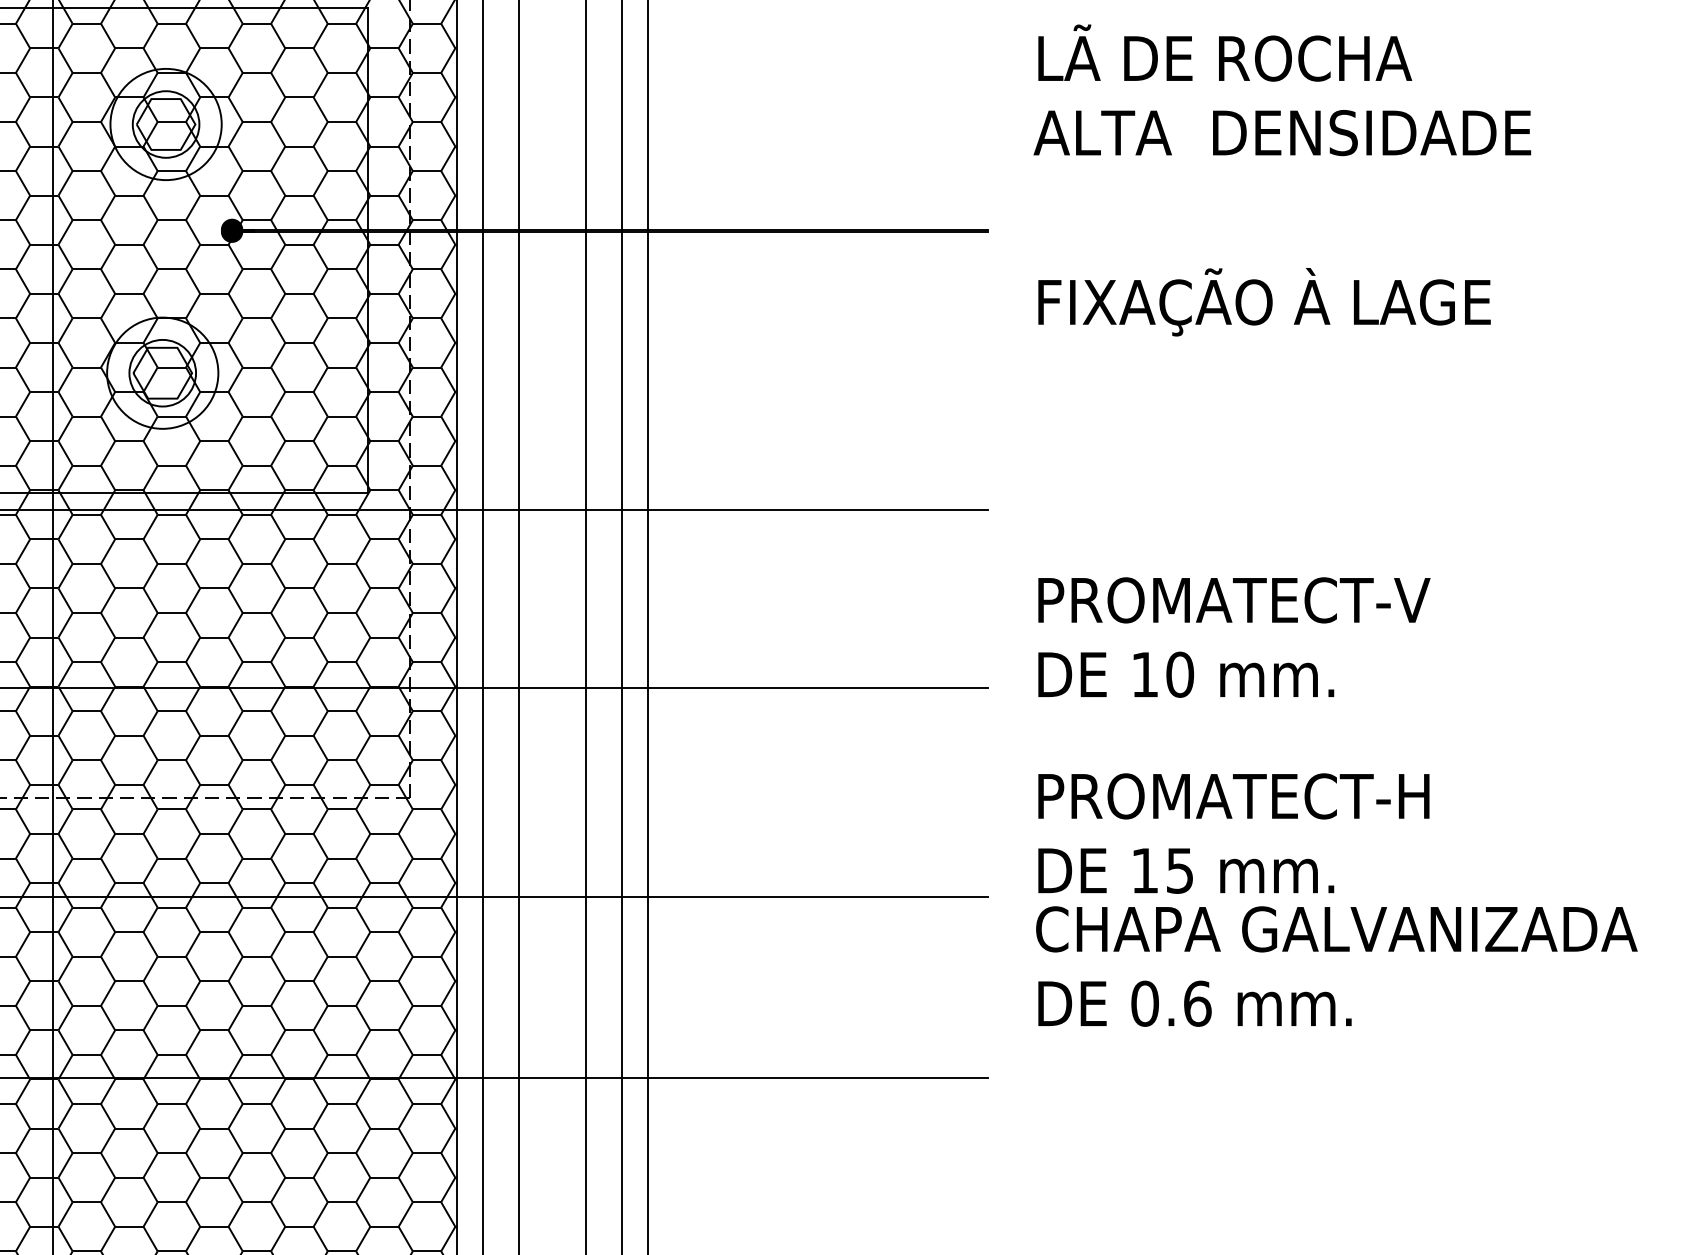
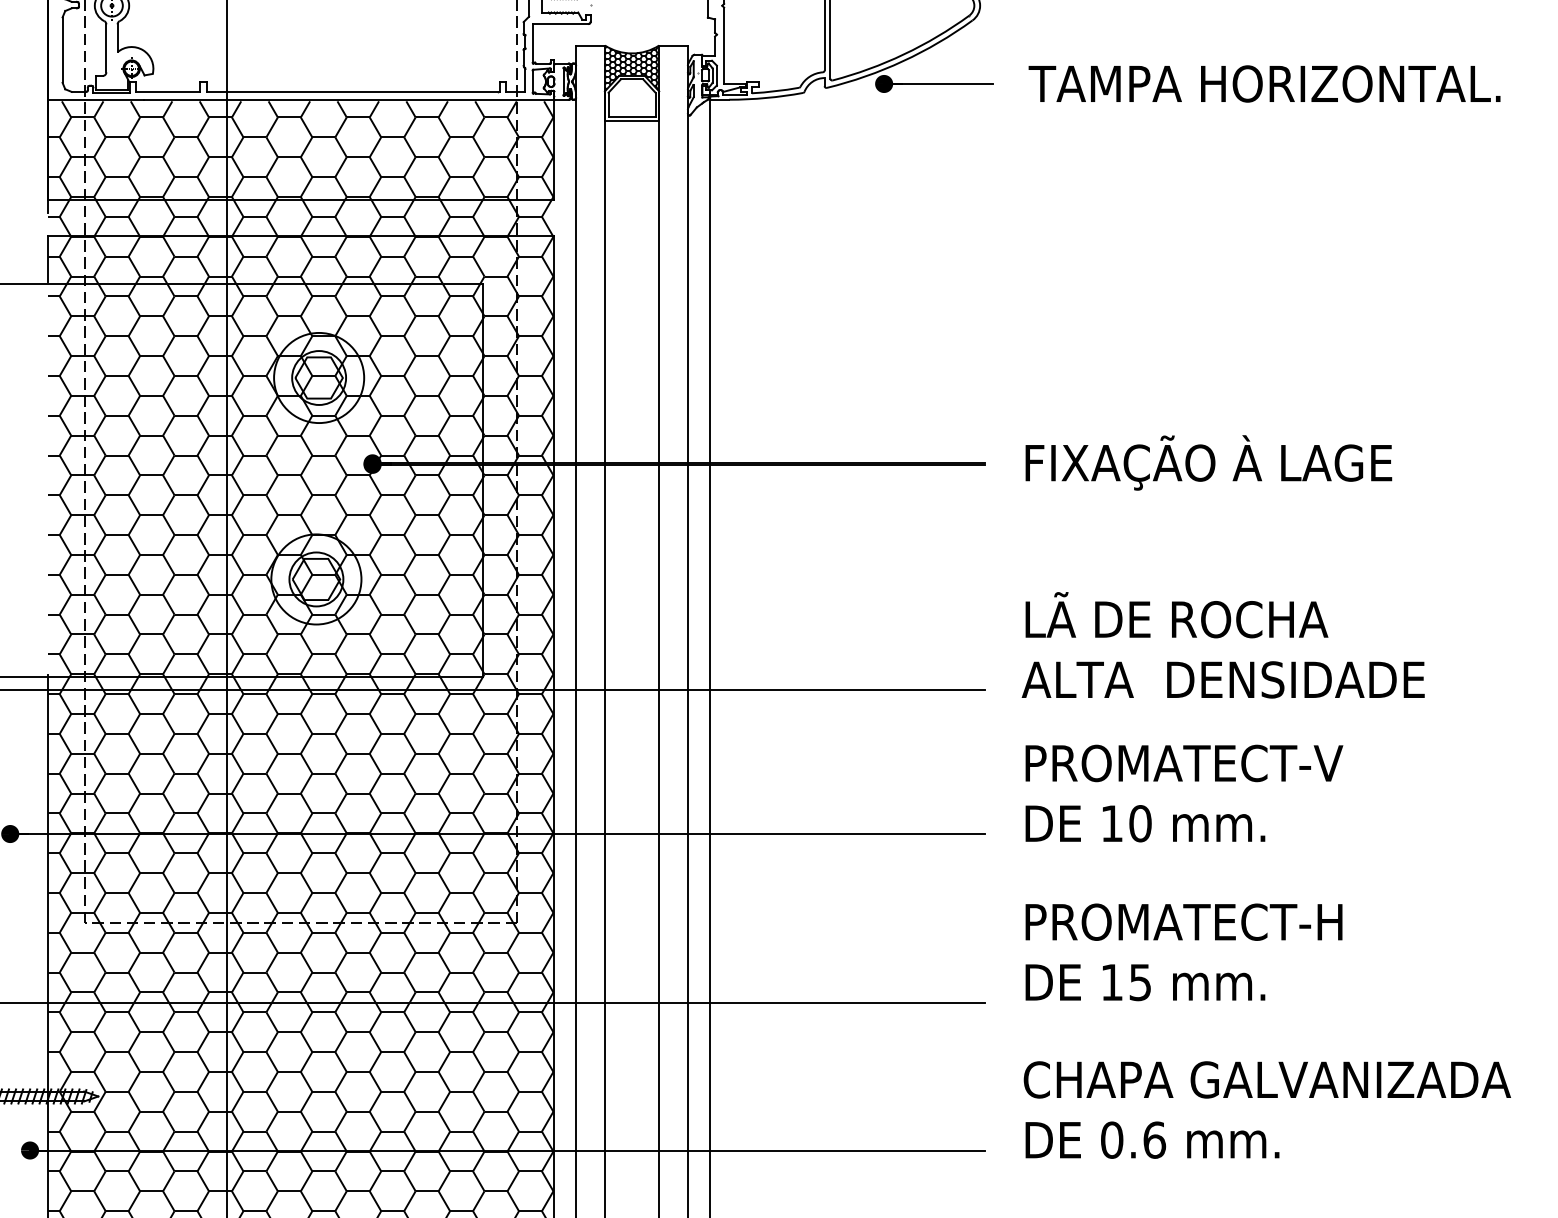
text: (1281, 90) -> (1222, 645), moved
text: (1264, 301) -> (1208, 462), moved
text: (1335, 965) -> (1266, 1109), moved

